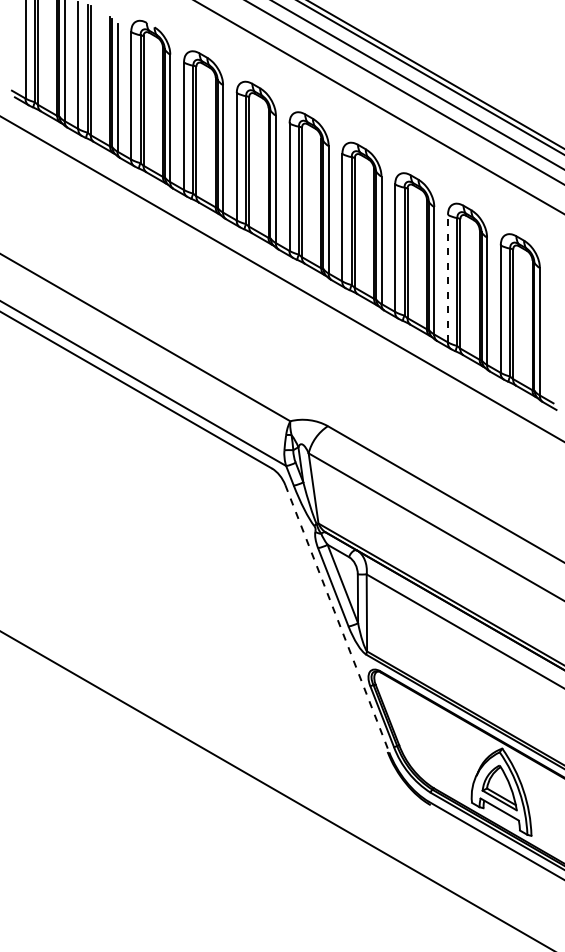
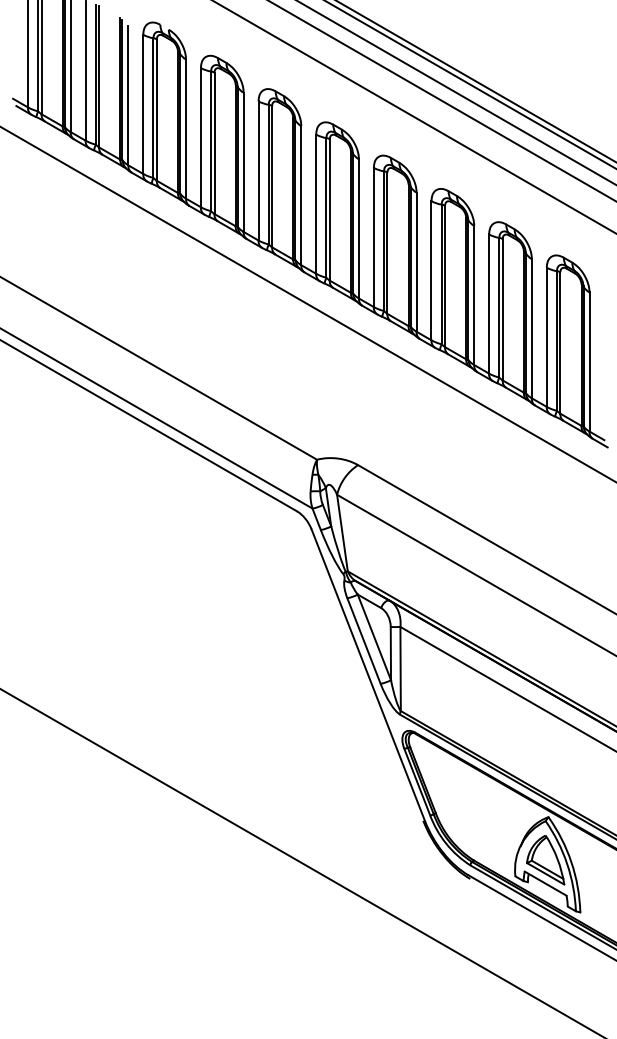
line: (447, 278) -> (488, 303), dashed -> solid
line: (337, 619) -> (368, 676), dashed -> solid

